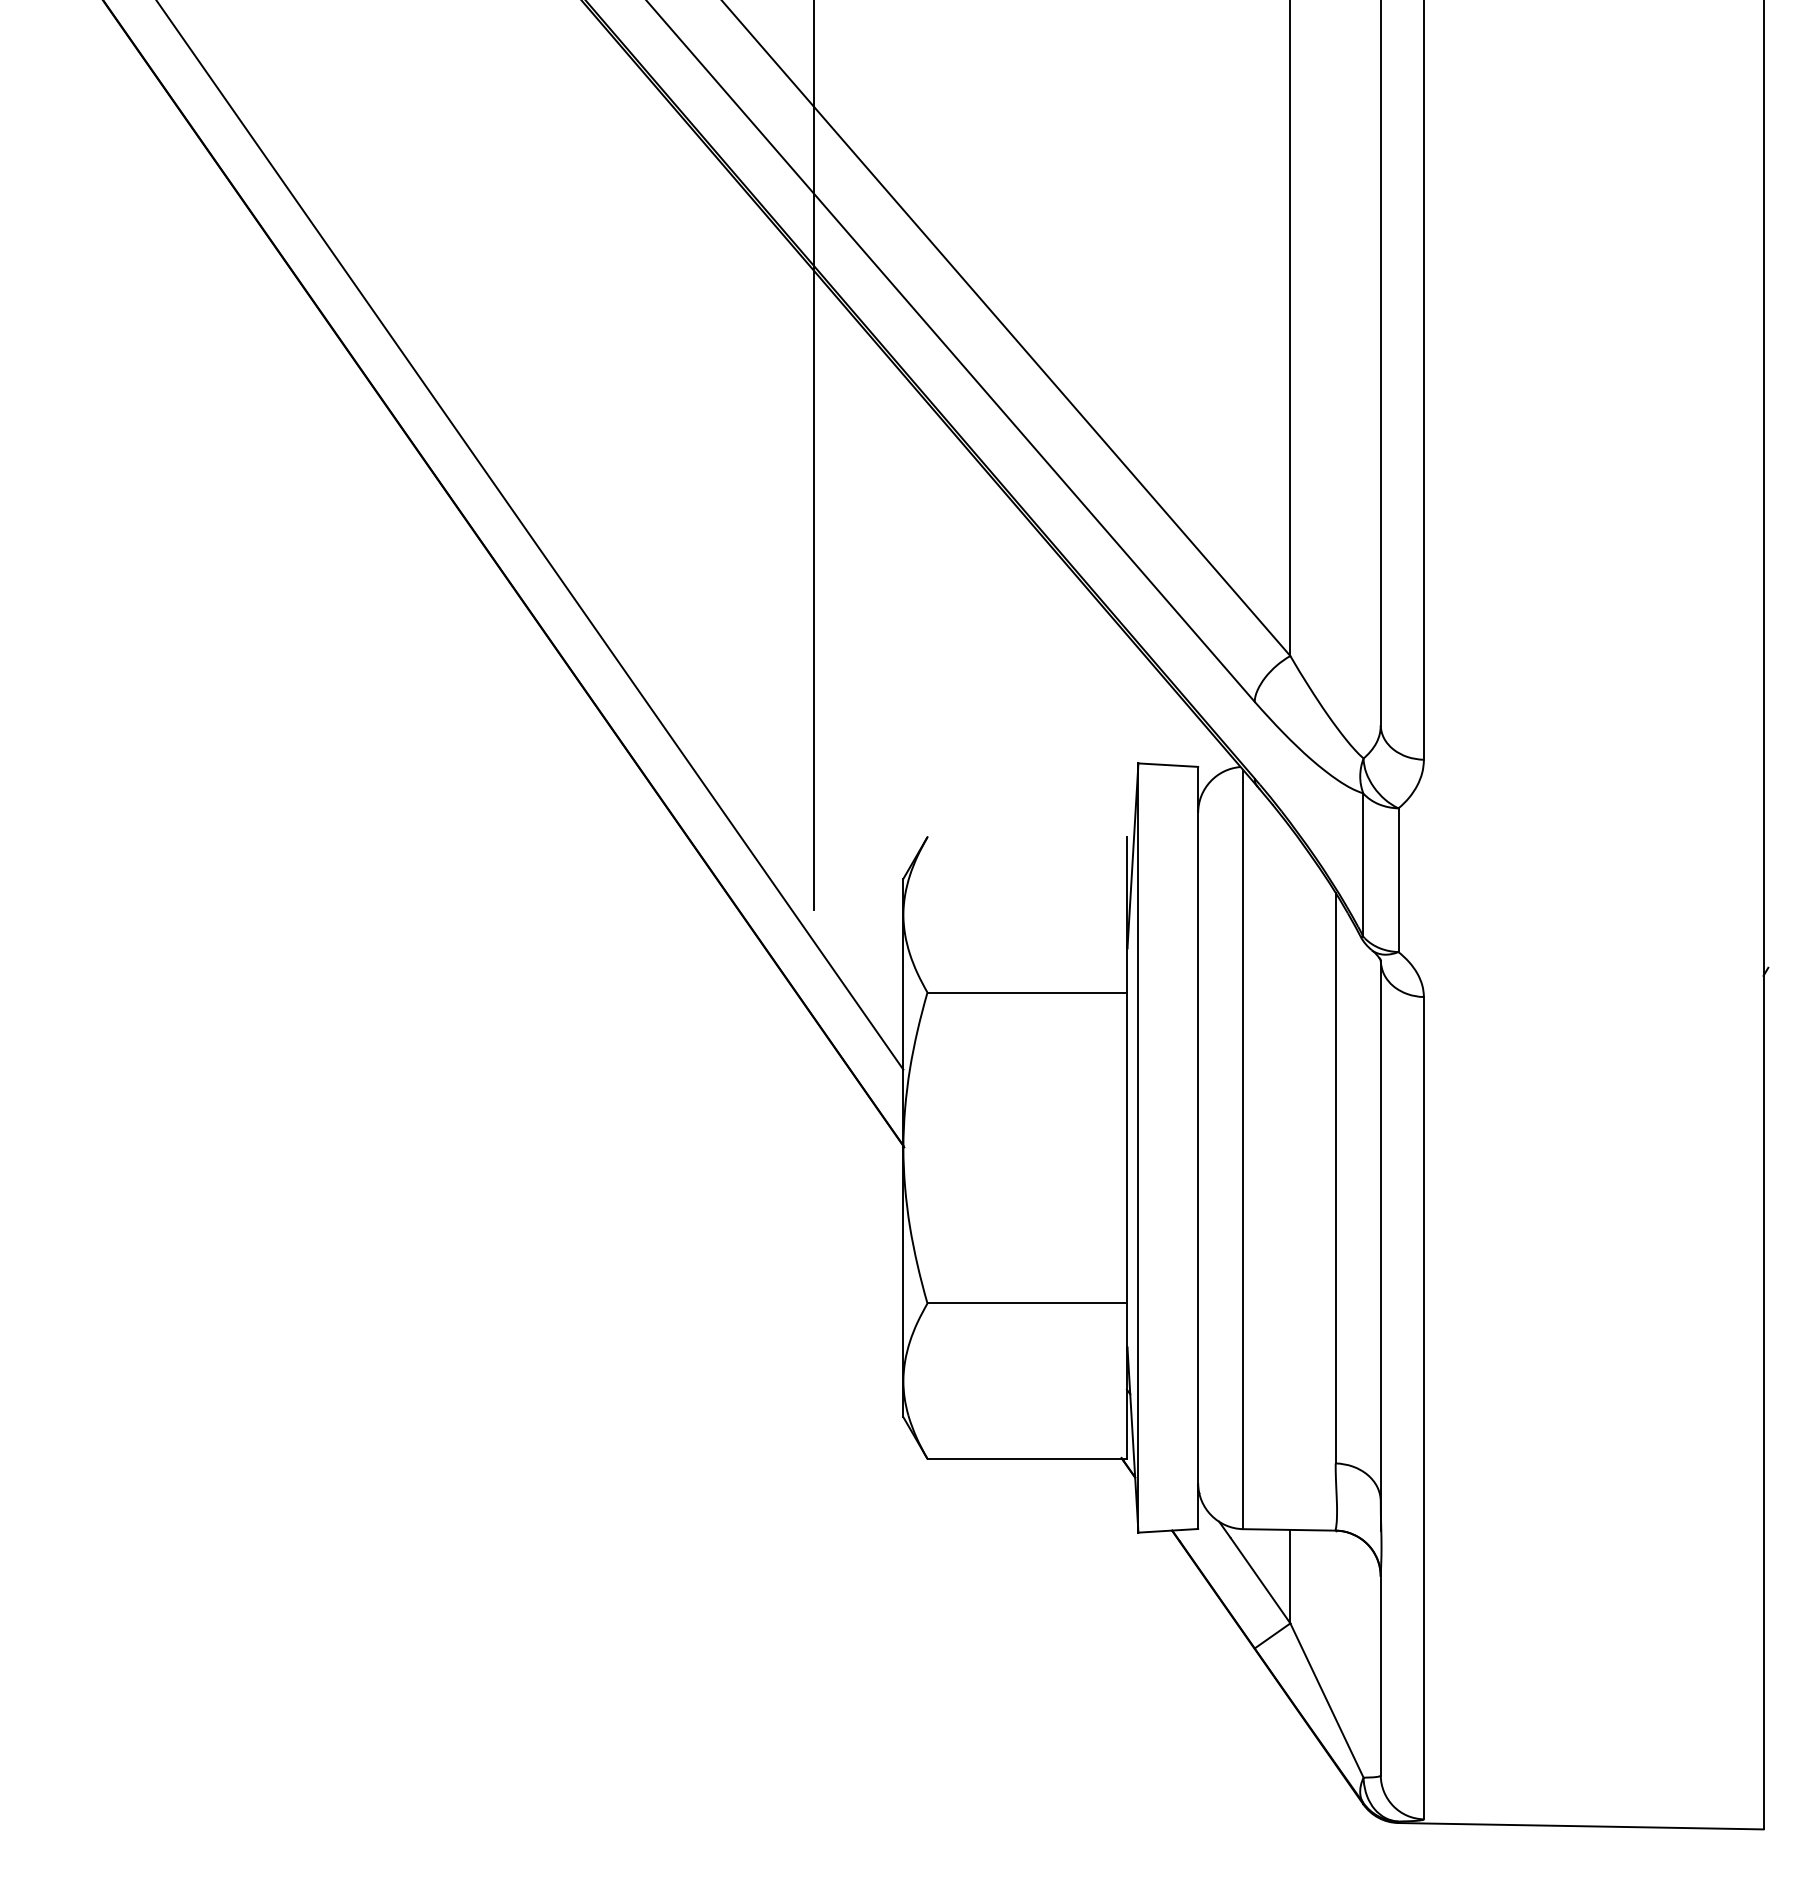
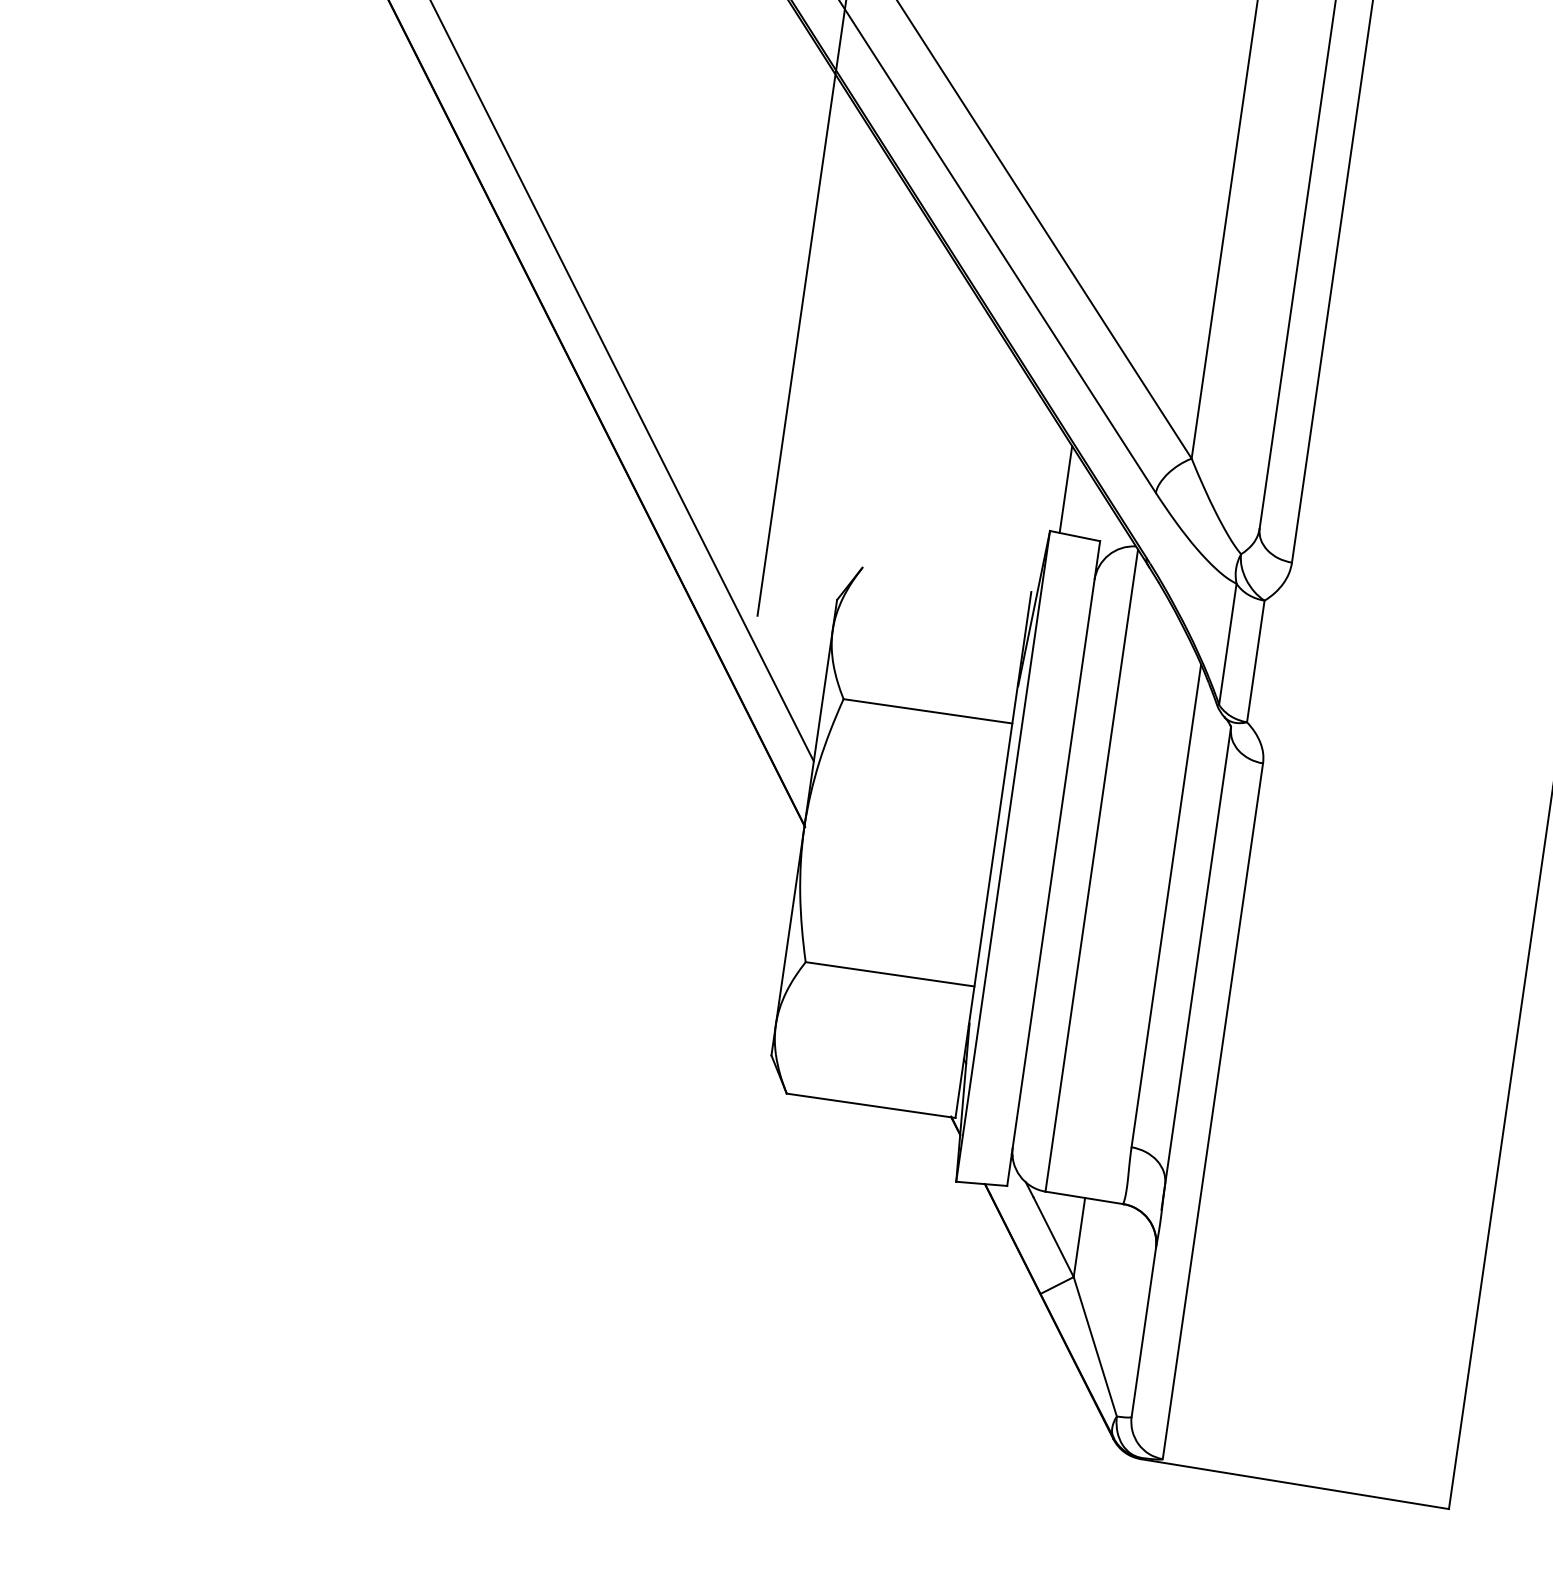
line: (1149, 712) -> (1065, 489), added

